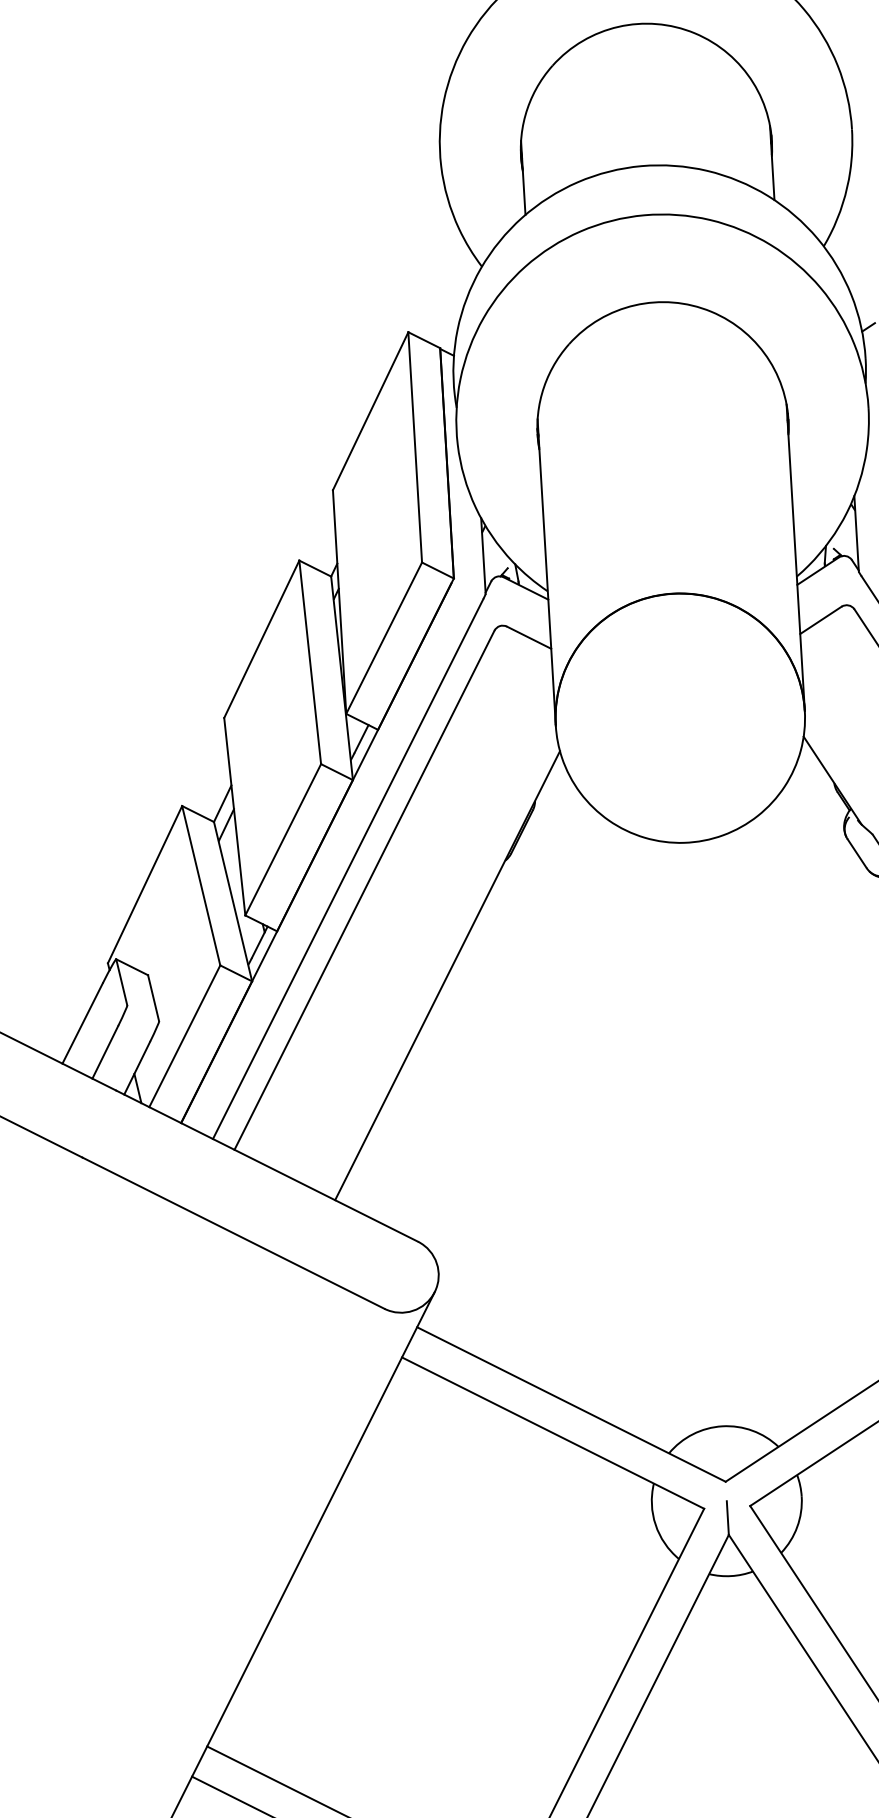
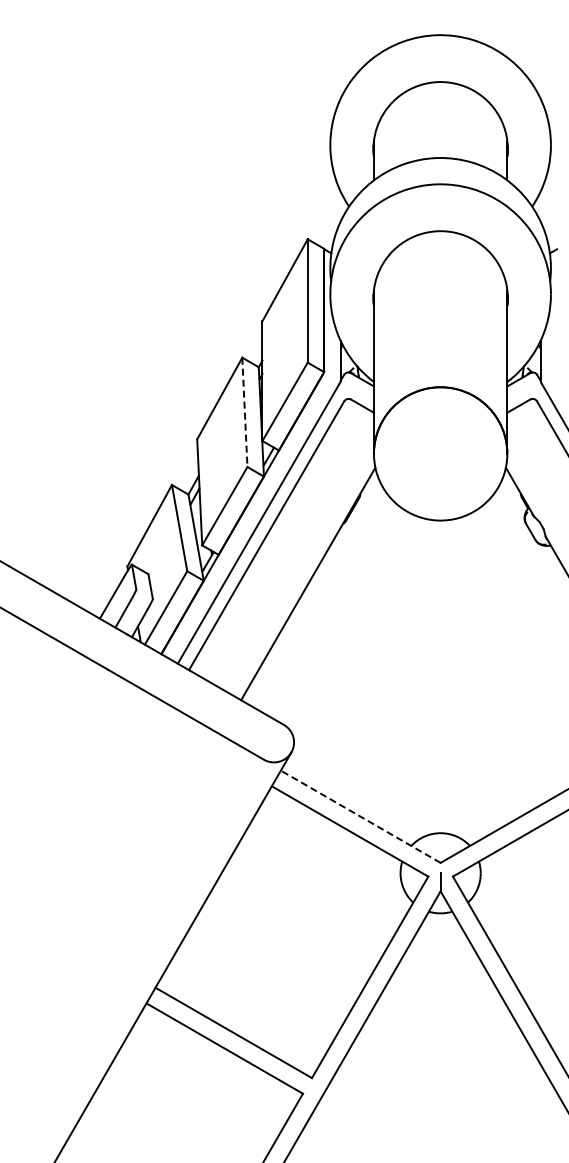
line: (309, 662) -> (244, 412), solid -> dashed
line: (570, 1404) -> (360, 816), solid -> dashed

